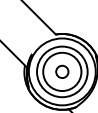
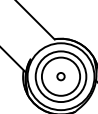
circle: (61, 71) -> (60, 76), size x0.6

